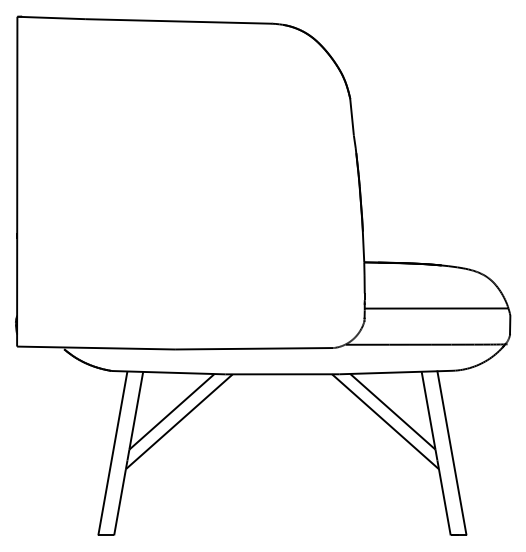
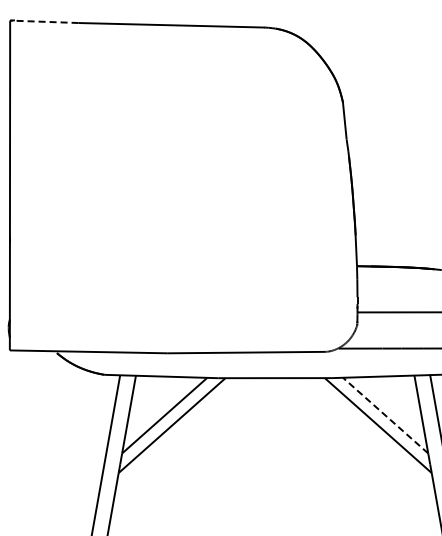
line: (51, 17) -> (44, 21), solid -> dashed
line: (392, 411) -> (385, 415), solid -> dashed

